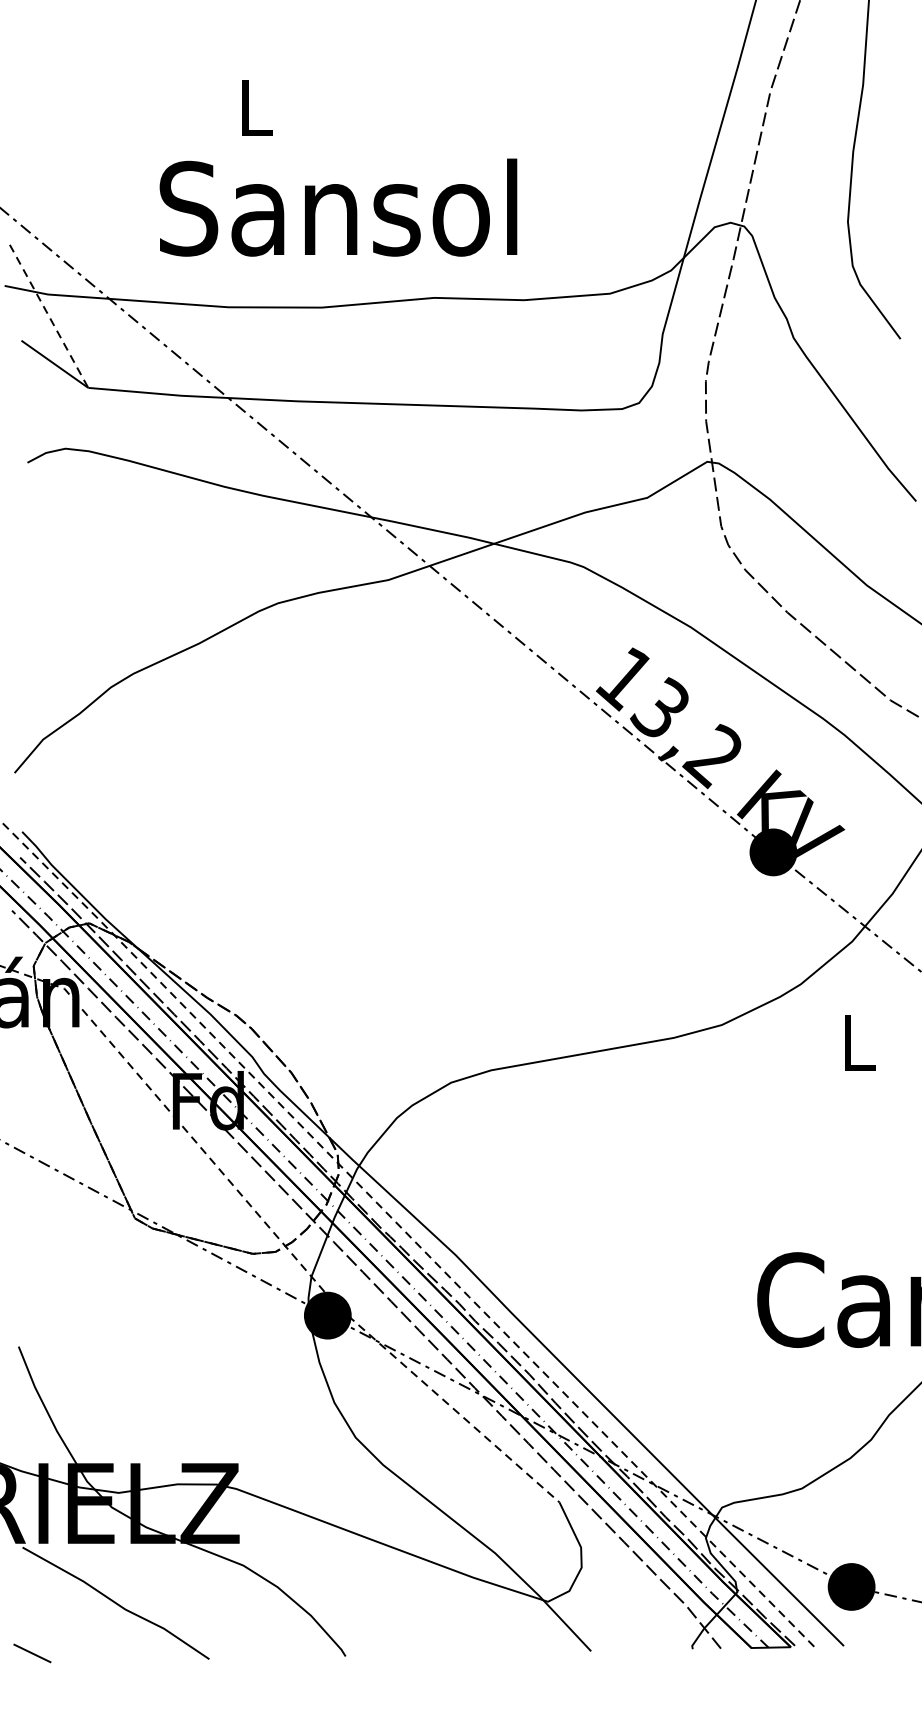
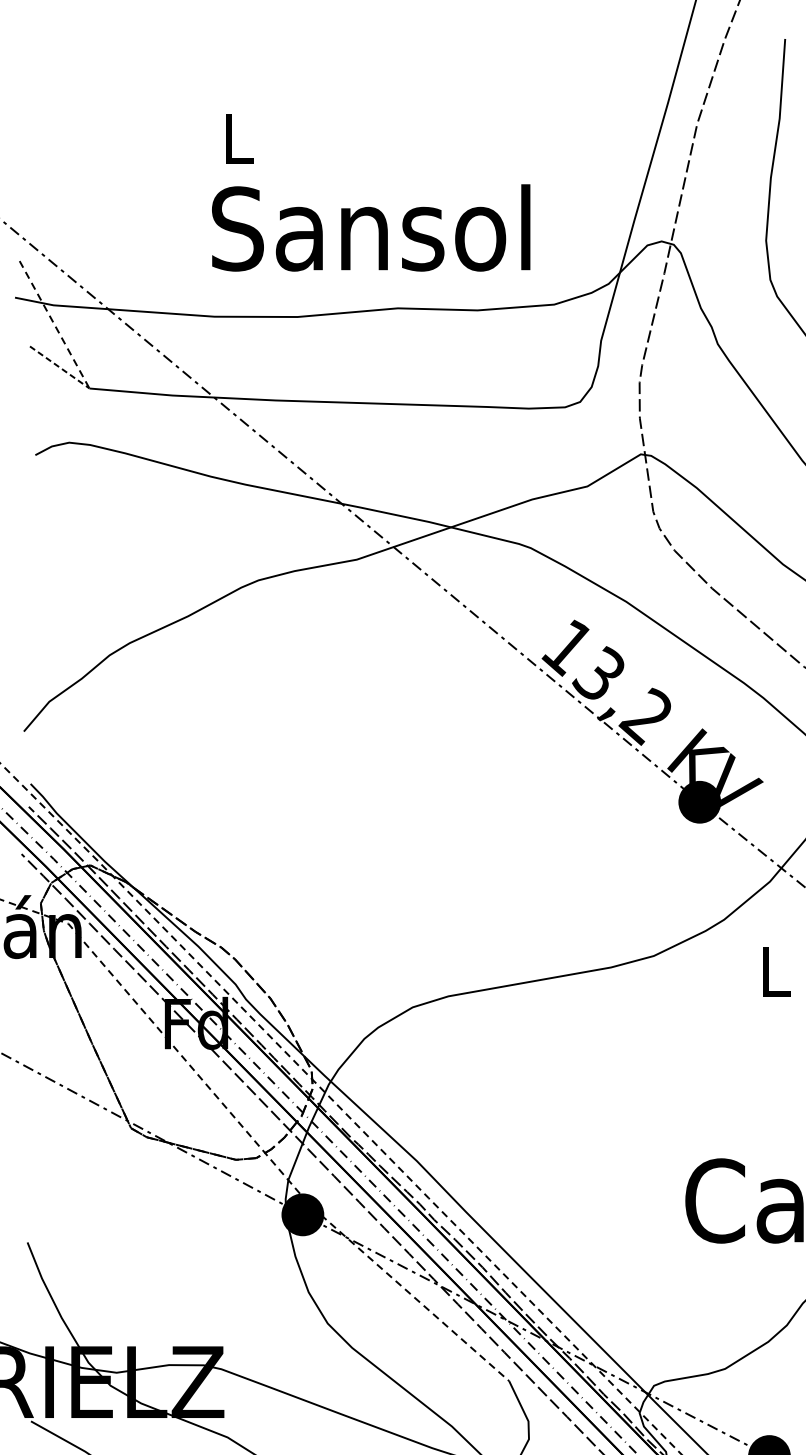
text: (338, 207) -> (371, 227), moved
line: (54, 364) -> (59, 367), solid -> dashed

